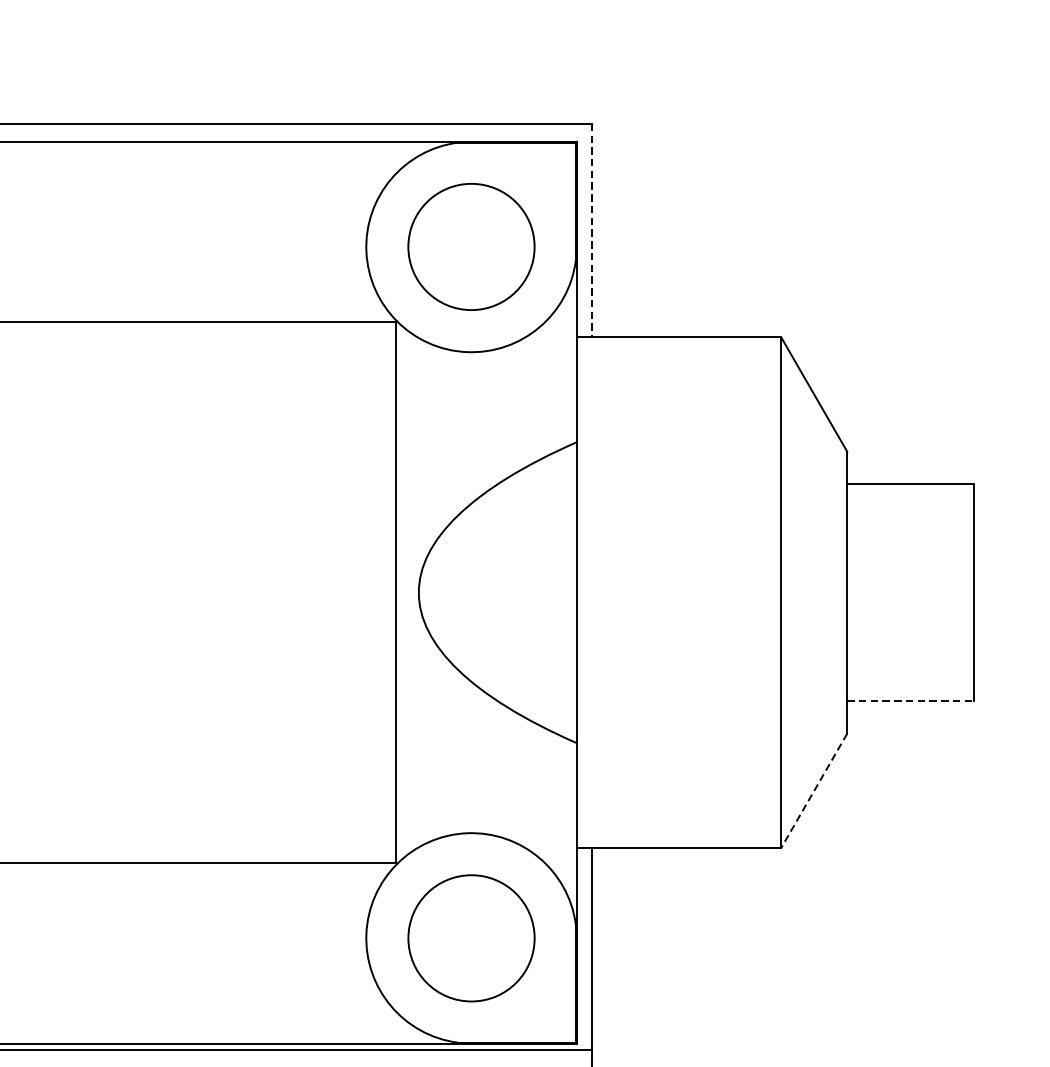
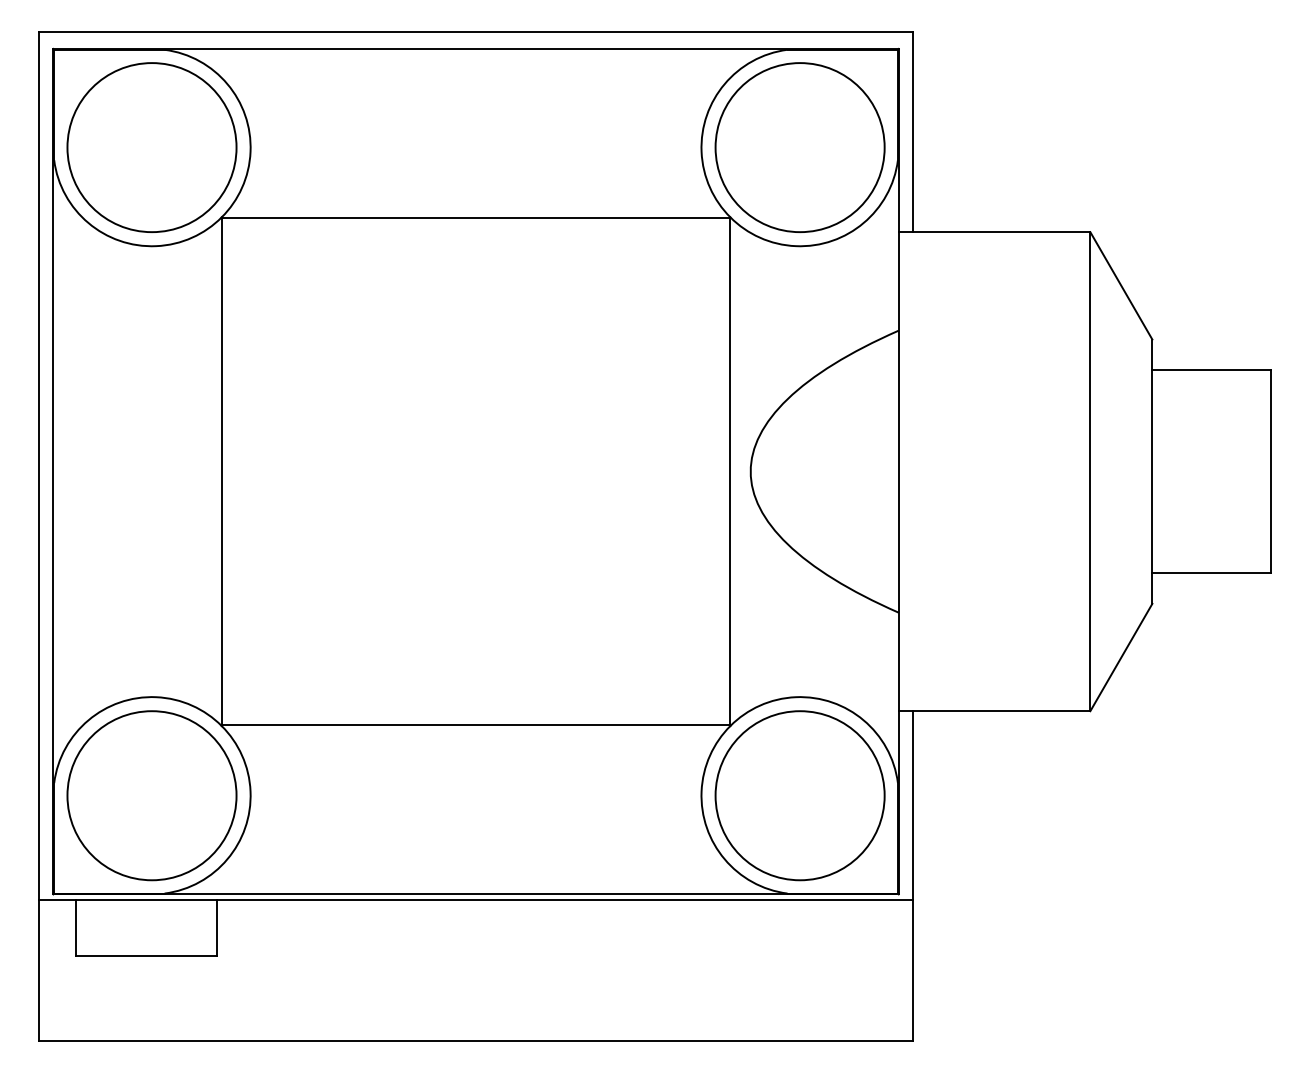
line: (591, 230) -> (912, 132), dashed -> solid
circle: (470, 246) -> (799, 147), size x1.43
line: (911, 701) -> (1212, 573), dashed -> solid
line: (814, 790) -> (1121, 657), dashed -> solid
circle: (470, 938) -> (799, 795), size x1.43

